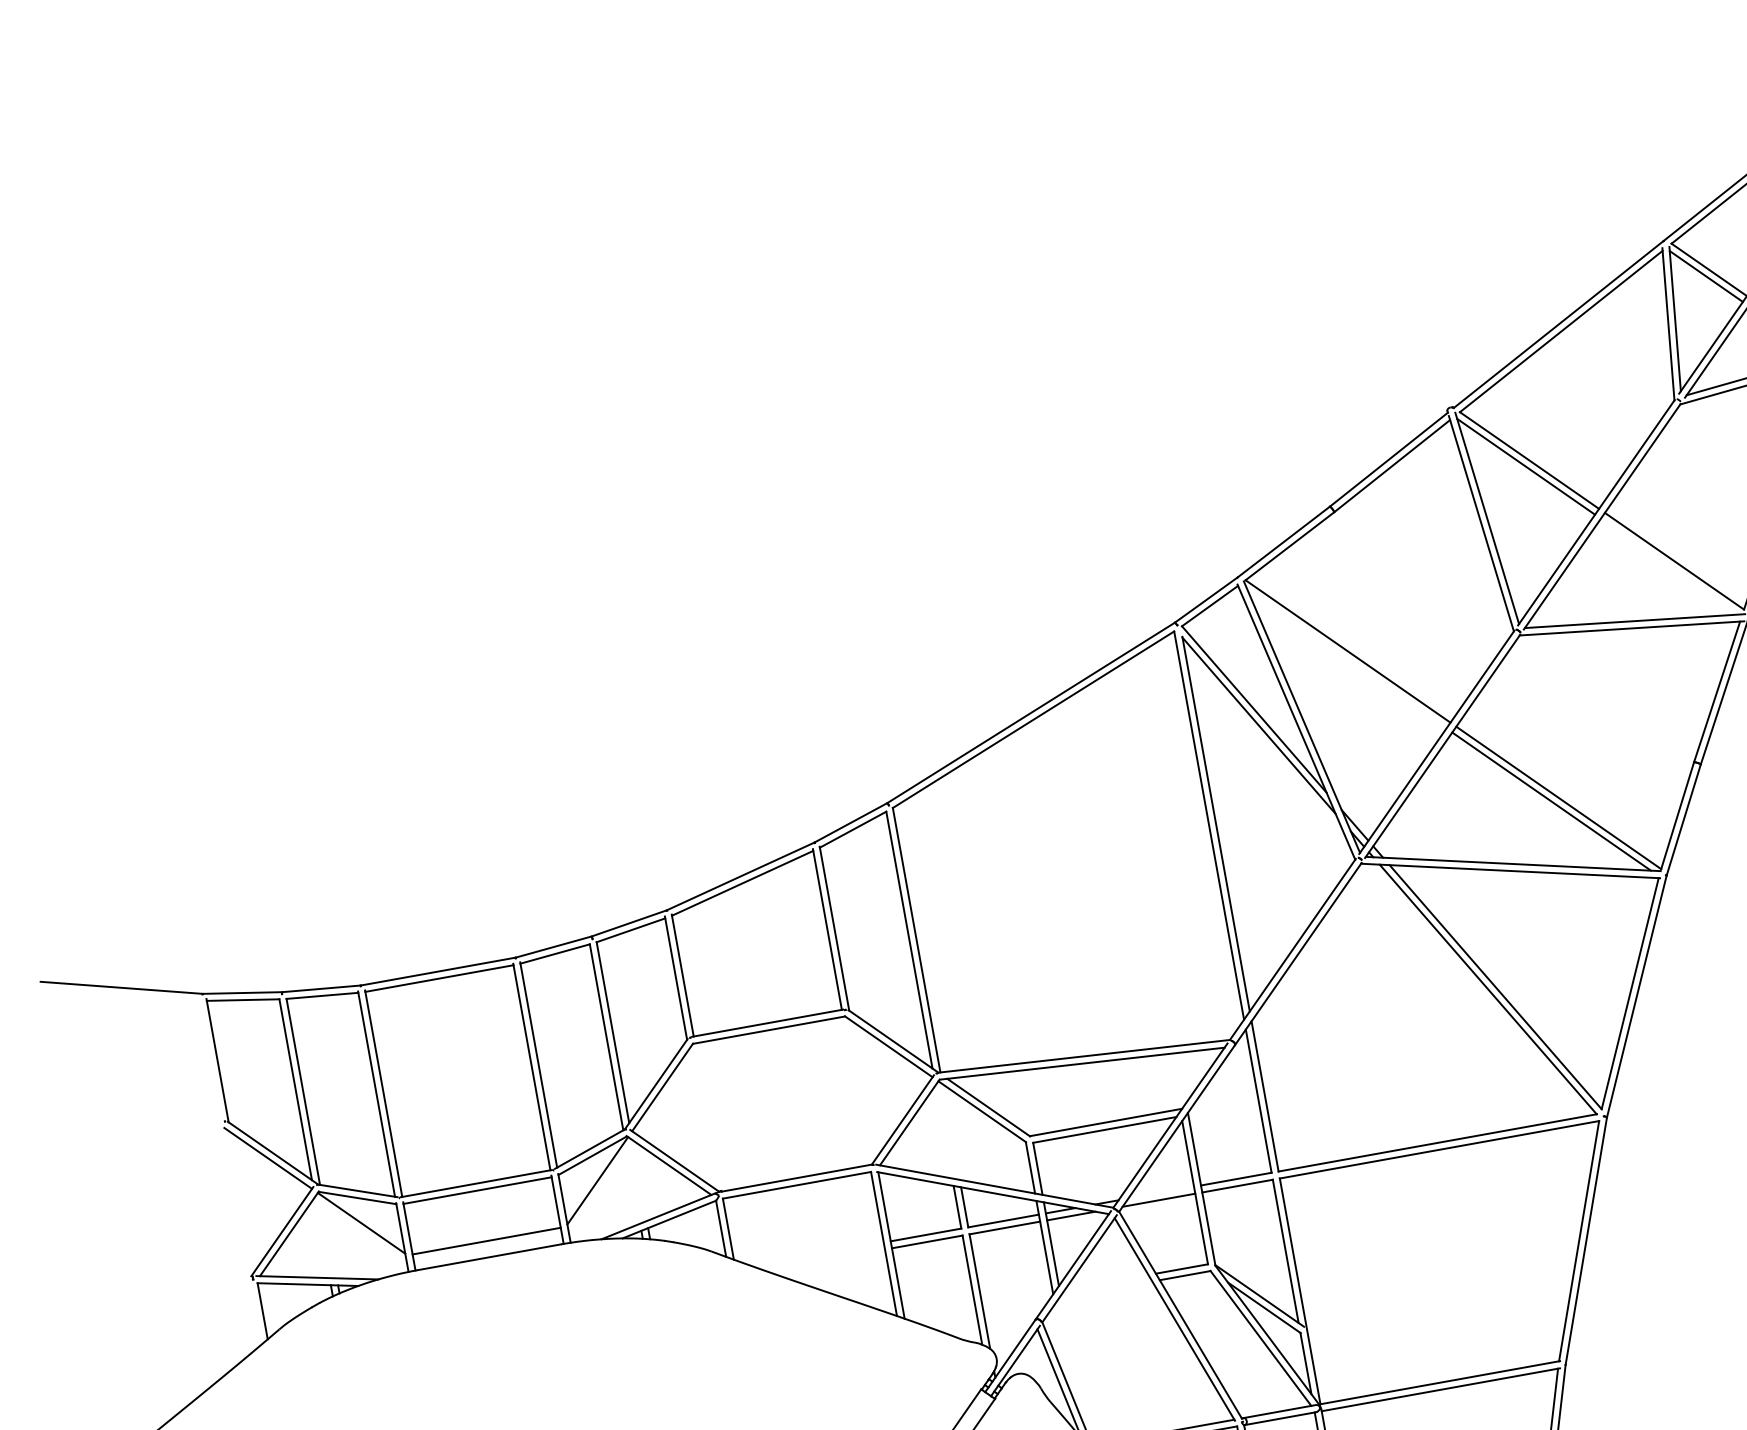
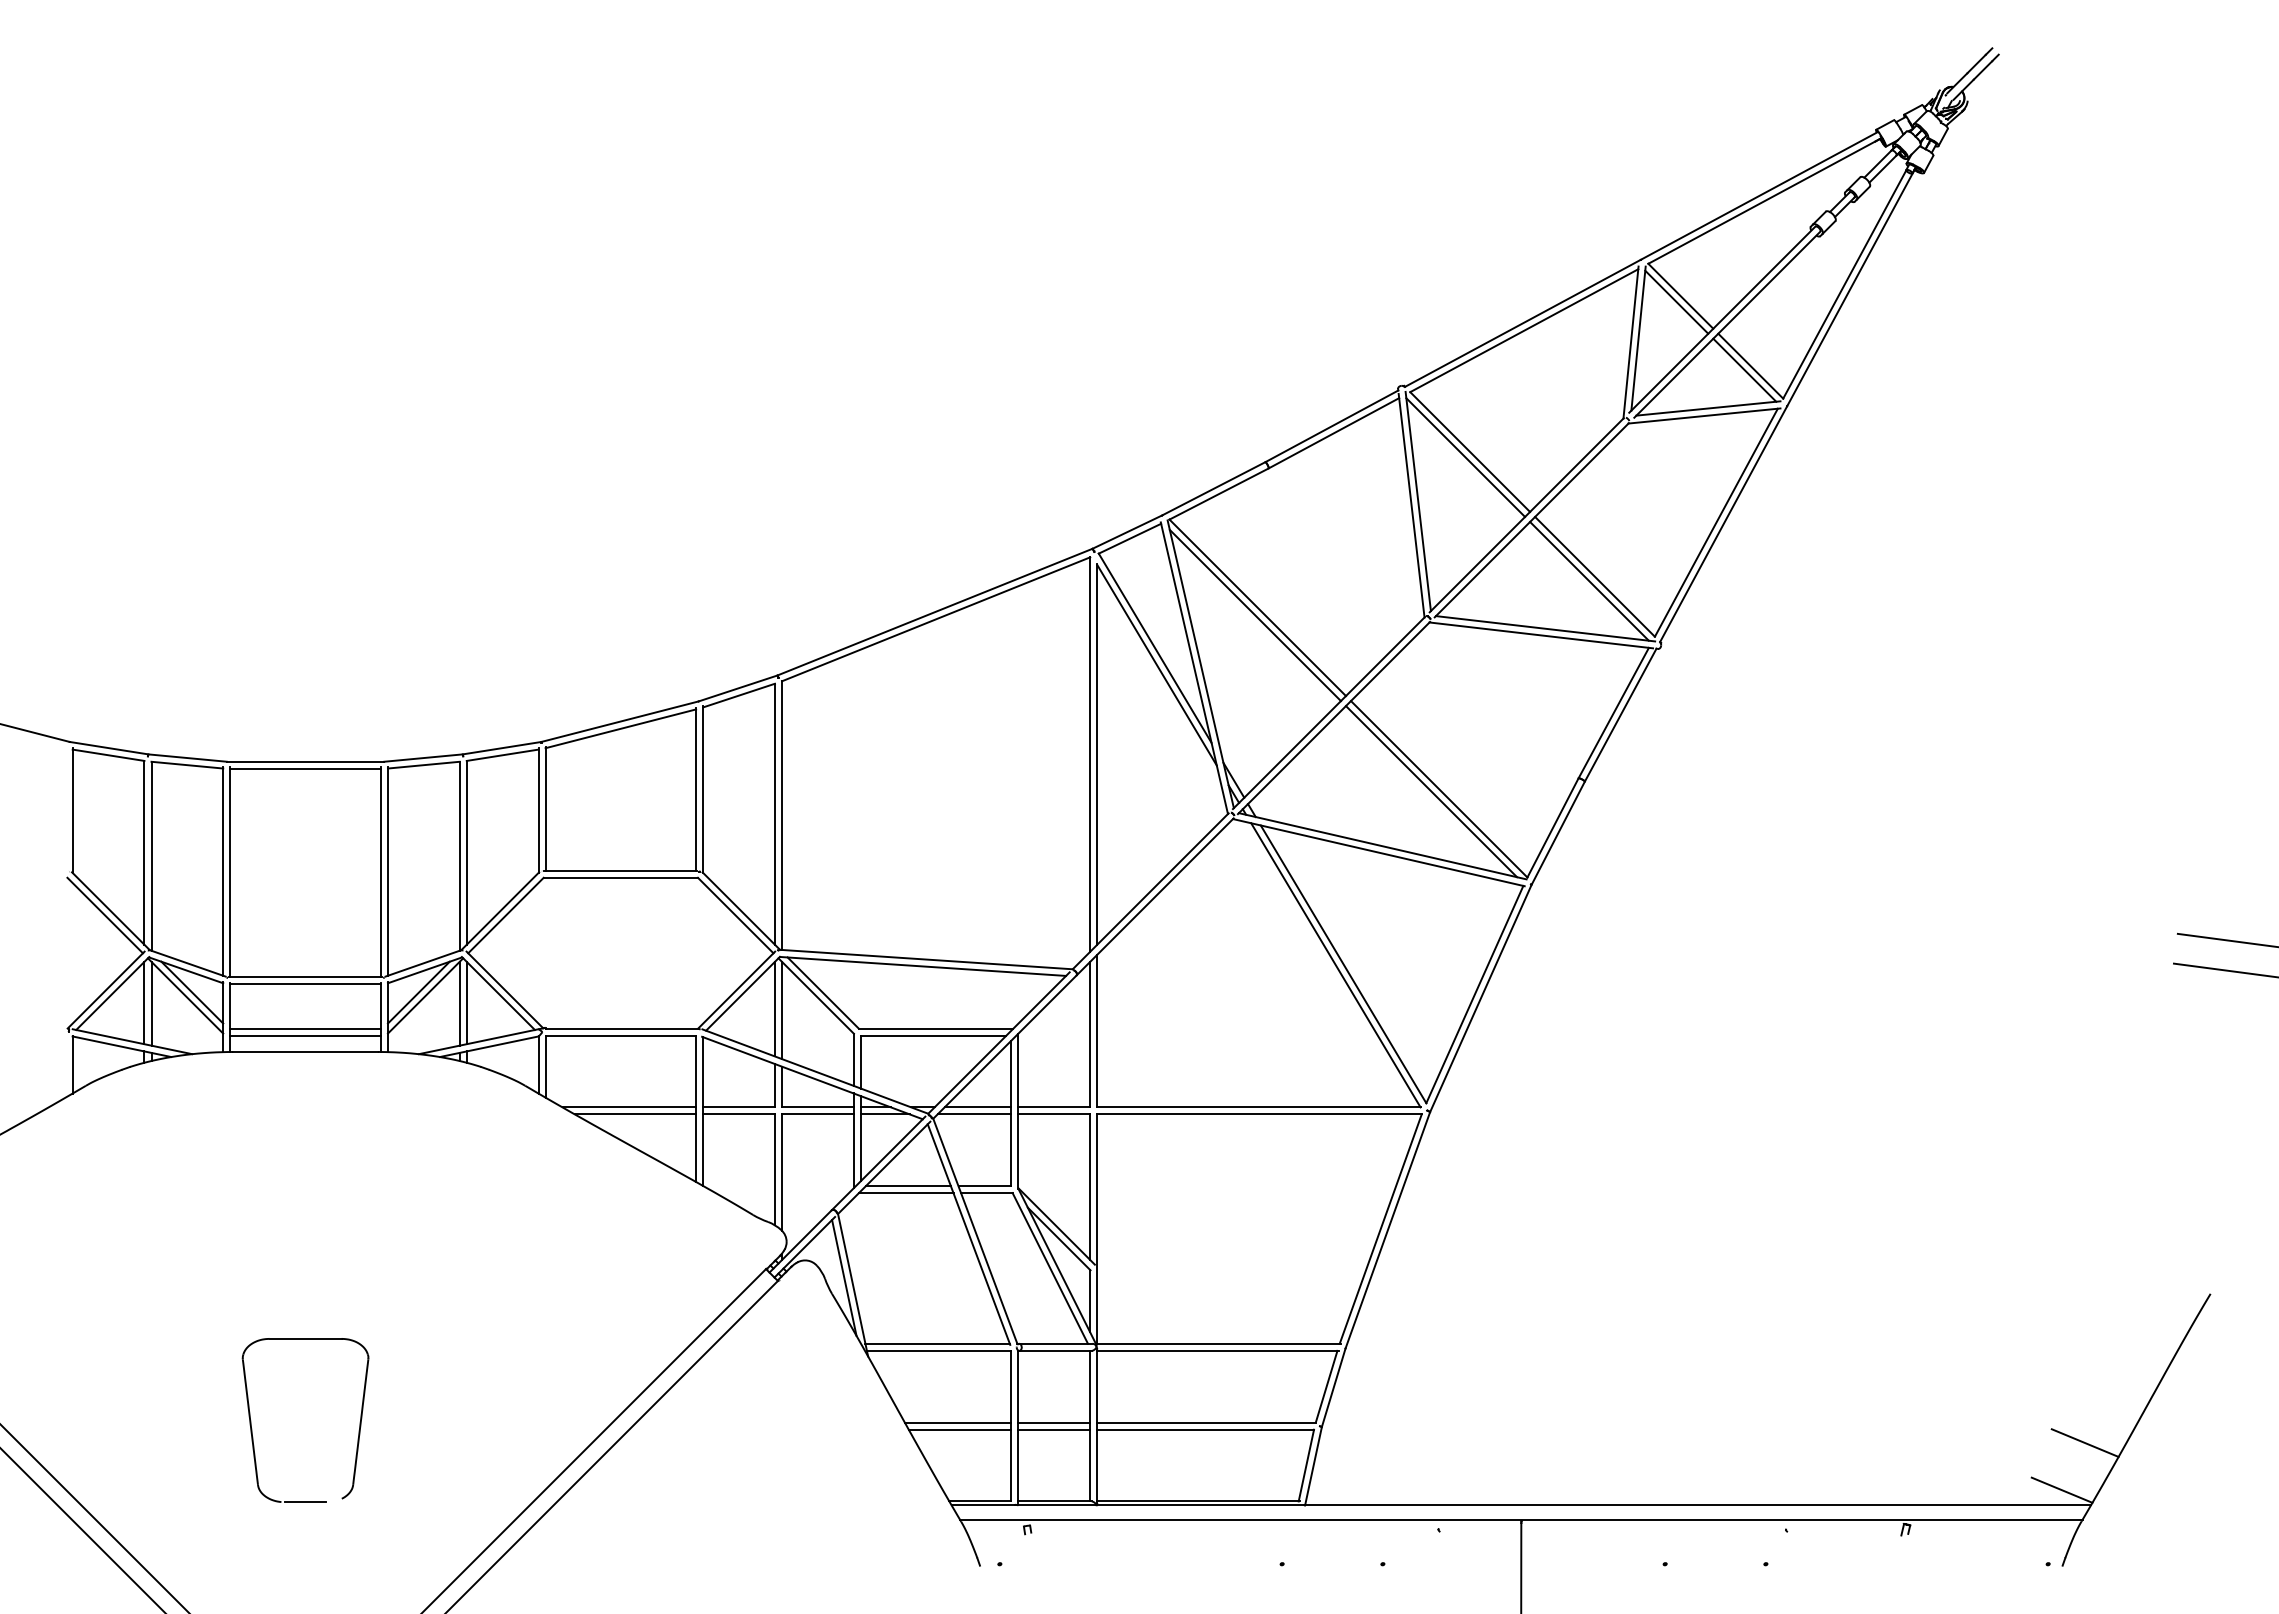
line: (1669, 565) -> (1589, 580), added
line: (1346, 659) -> (1254, 615), added
line: (943, 1131) -> (774, 1008), added
line: (951, 1131) -> (782, 1010), added
line: (590, 1178) -> (418, 992), added
line: (639, 1180) -> (466, 1002), added
line: (632, 1182) -> (459, 1003), added
line: (1160, 1192) -> (977, 1107), added
line: (367, 1218) -> (192, 992), added
line: (485, 1234) -> (305, 1028), added
line: (329, 1236) -> (151, 1003), added
line: (322, 1237) -> (144, 1002), added
line: (818, 1254) -> (629, 1107), added
line: (825, 1260) -> (635, 1114), added
line: (1105, 1283) -> (907, 1186), added
line: (1105, 1290) -> (905, 1193), added

